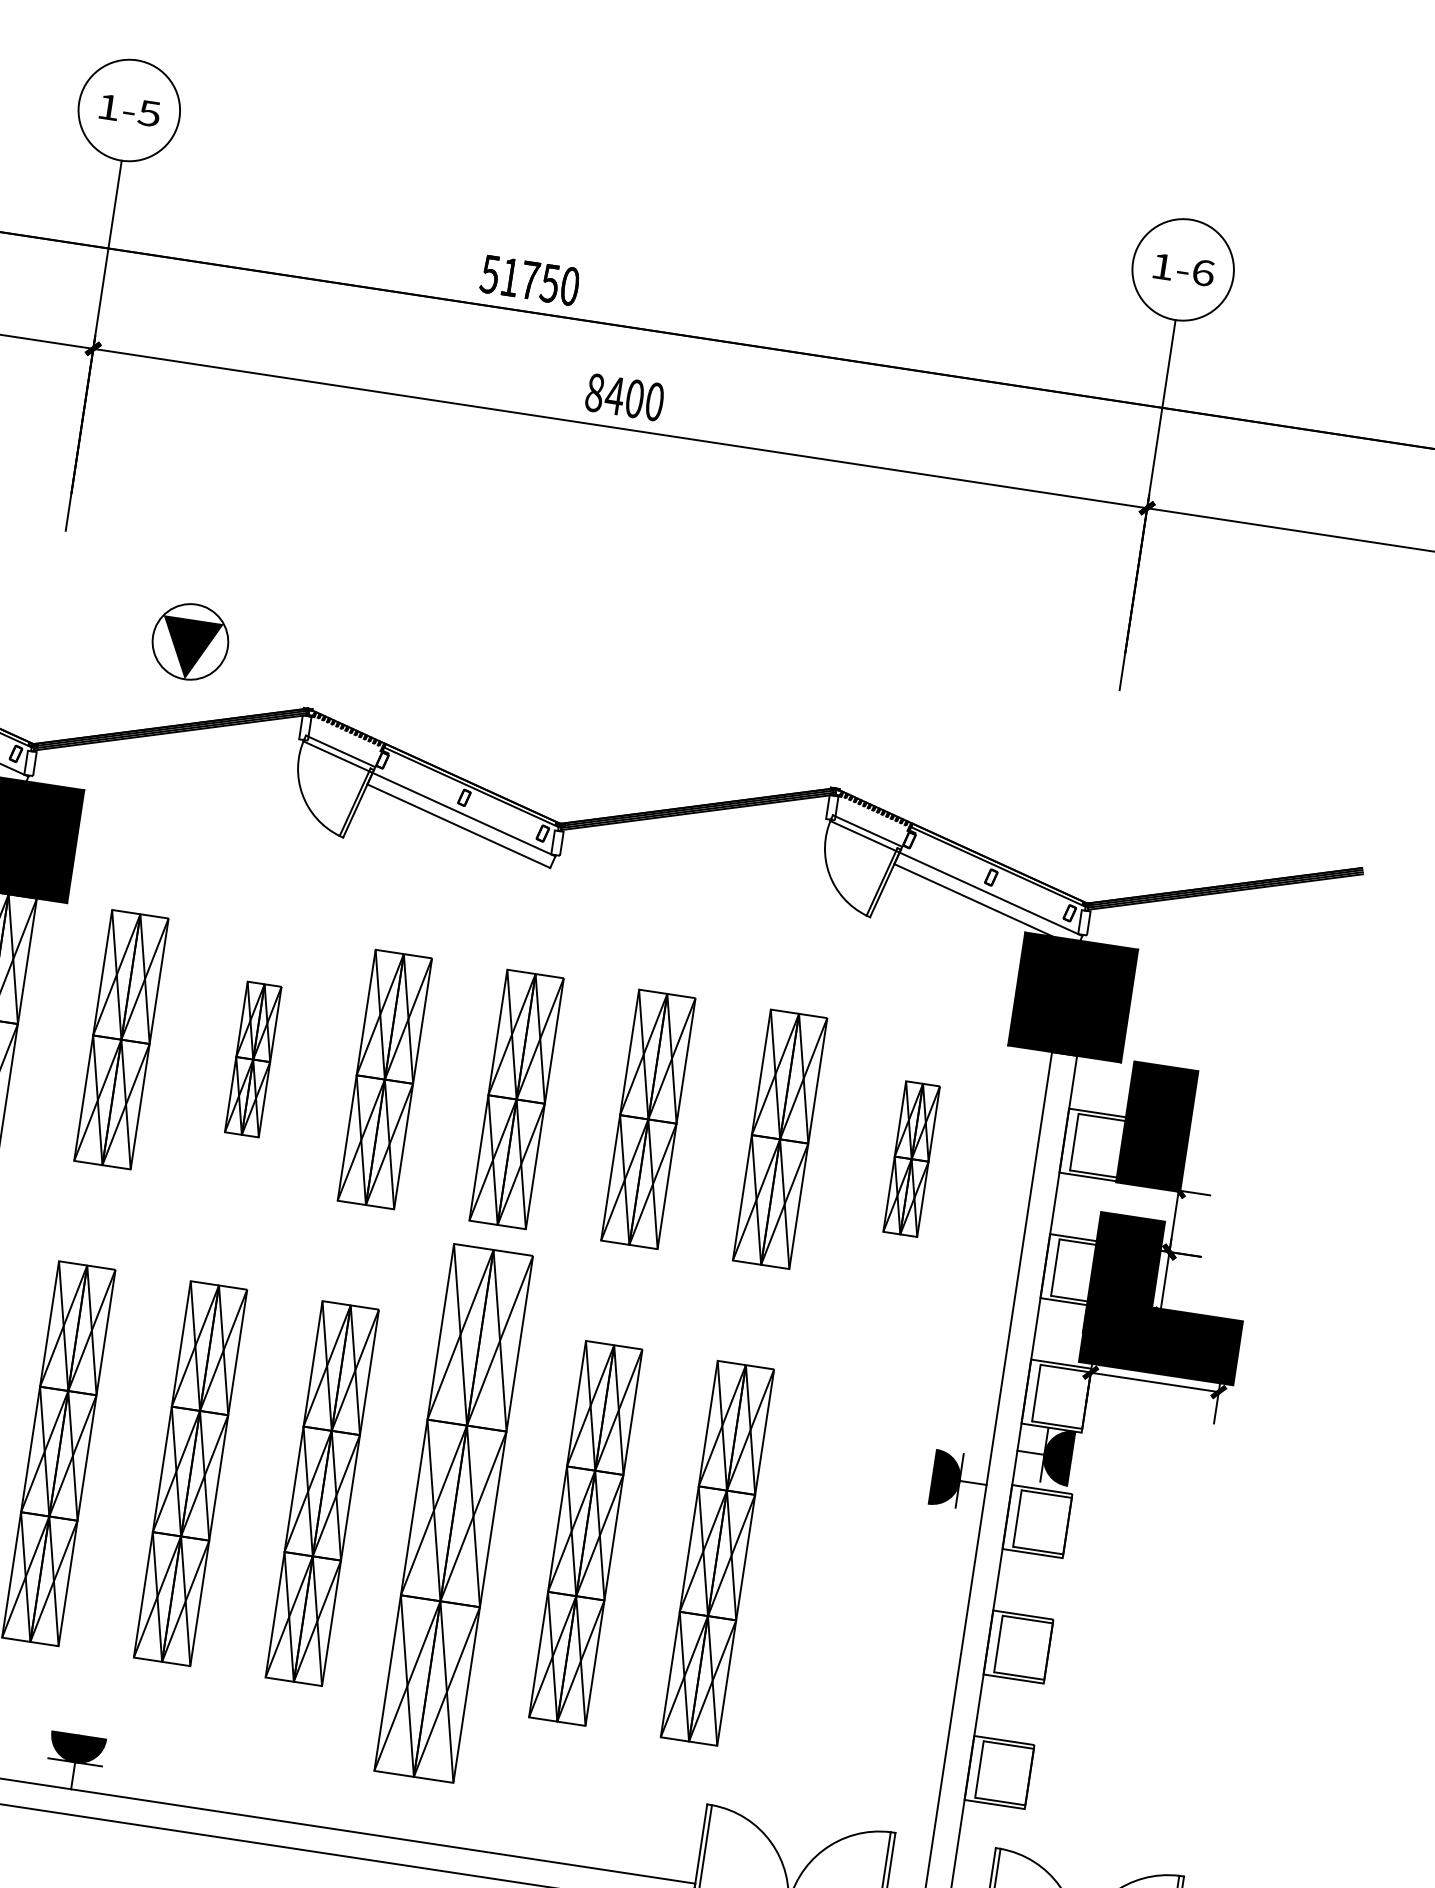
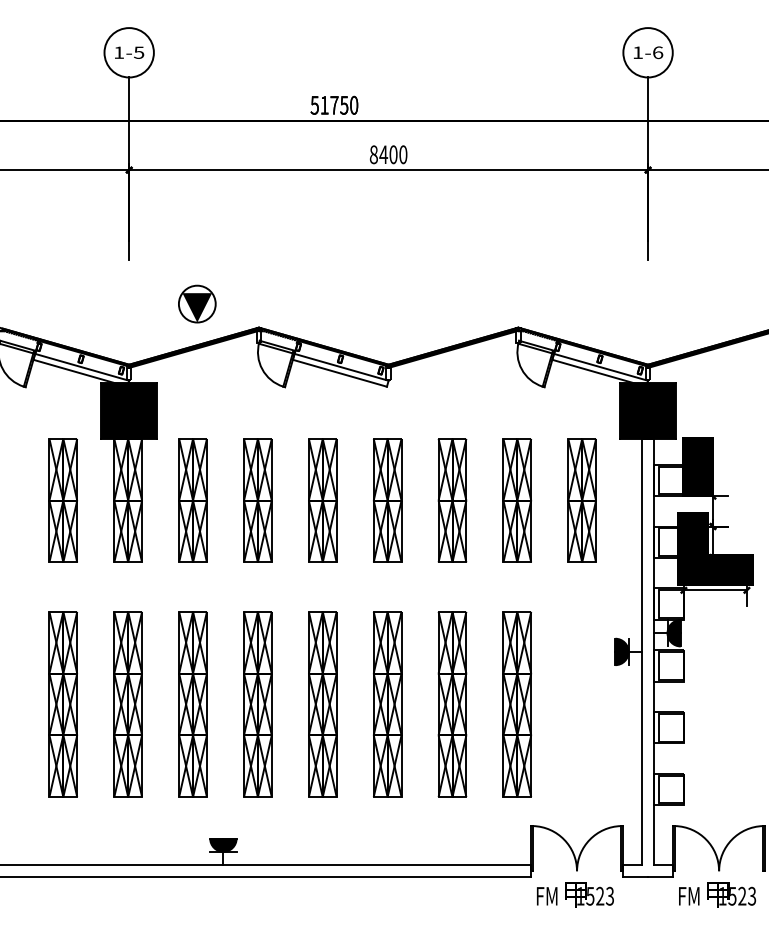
part: (252, 1059) -> (257, 500), size x1.67
part: (910, 1158) -> (581, 500), size x1.67
part: (453, 1513) -> (387, 704), size x0.71

